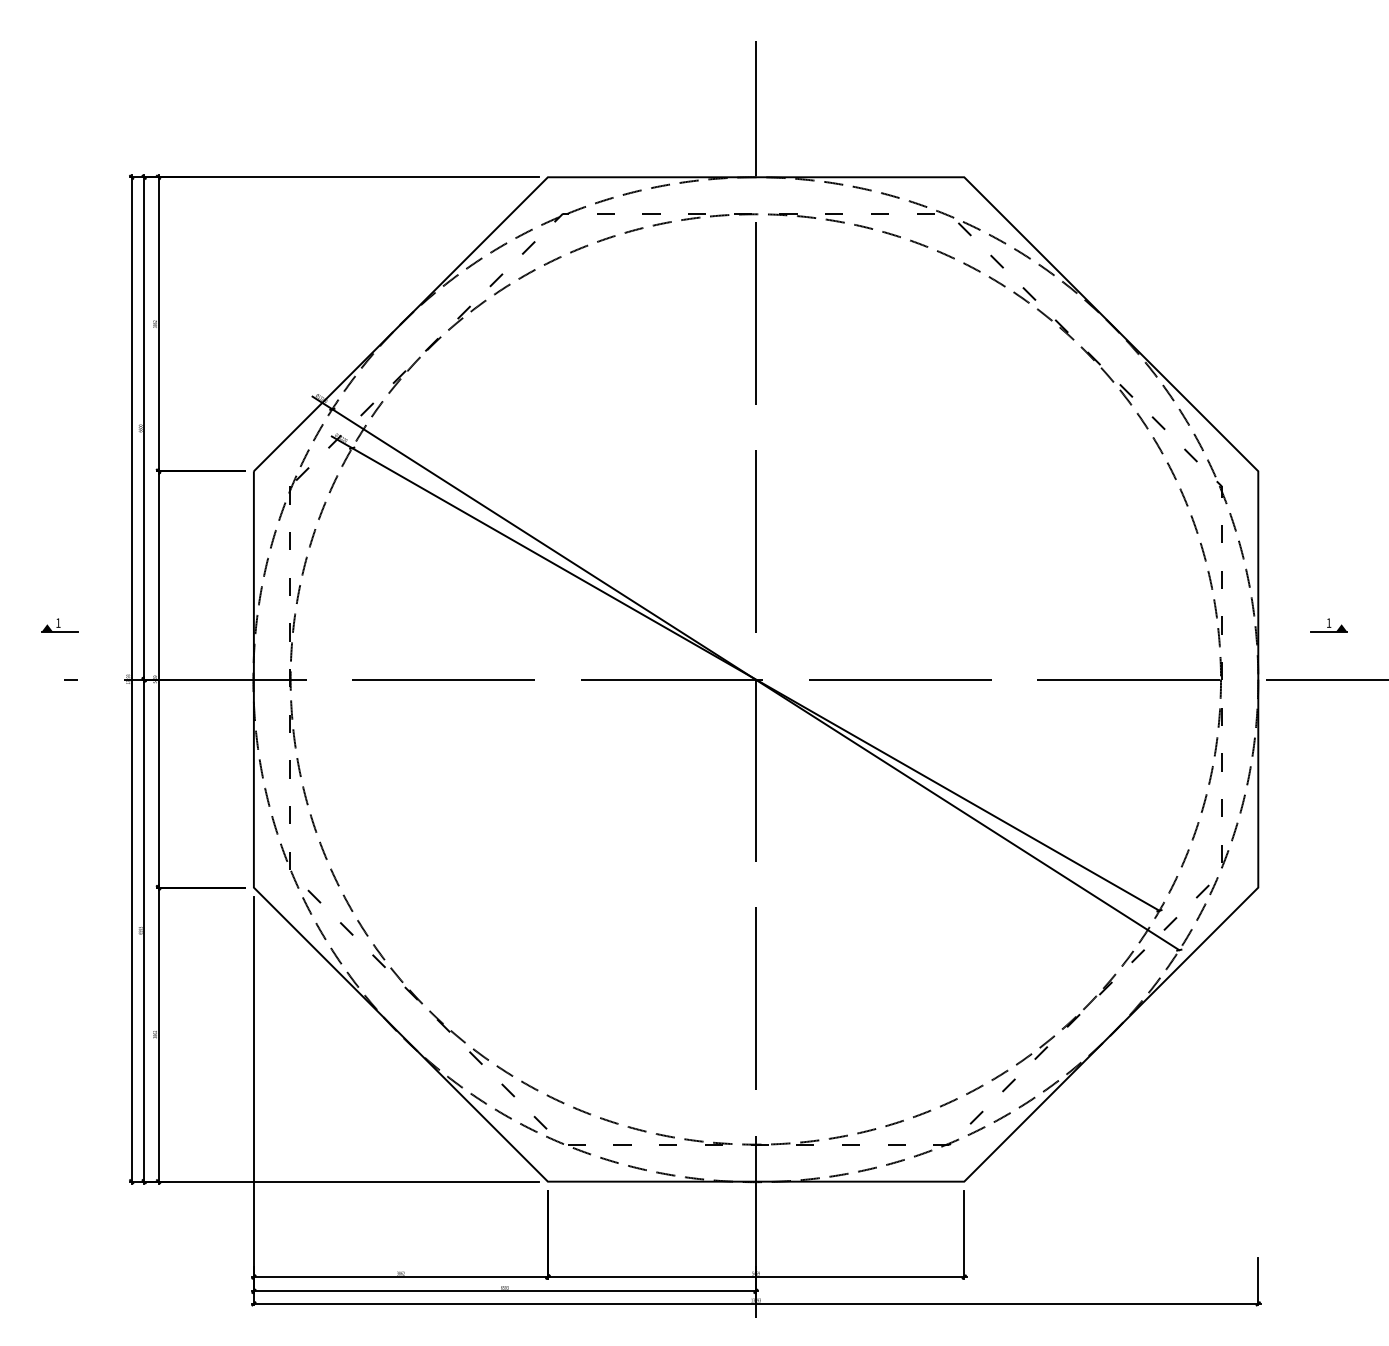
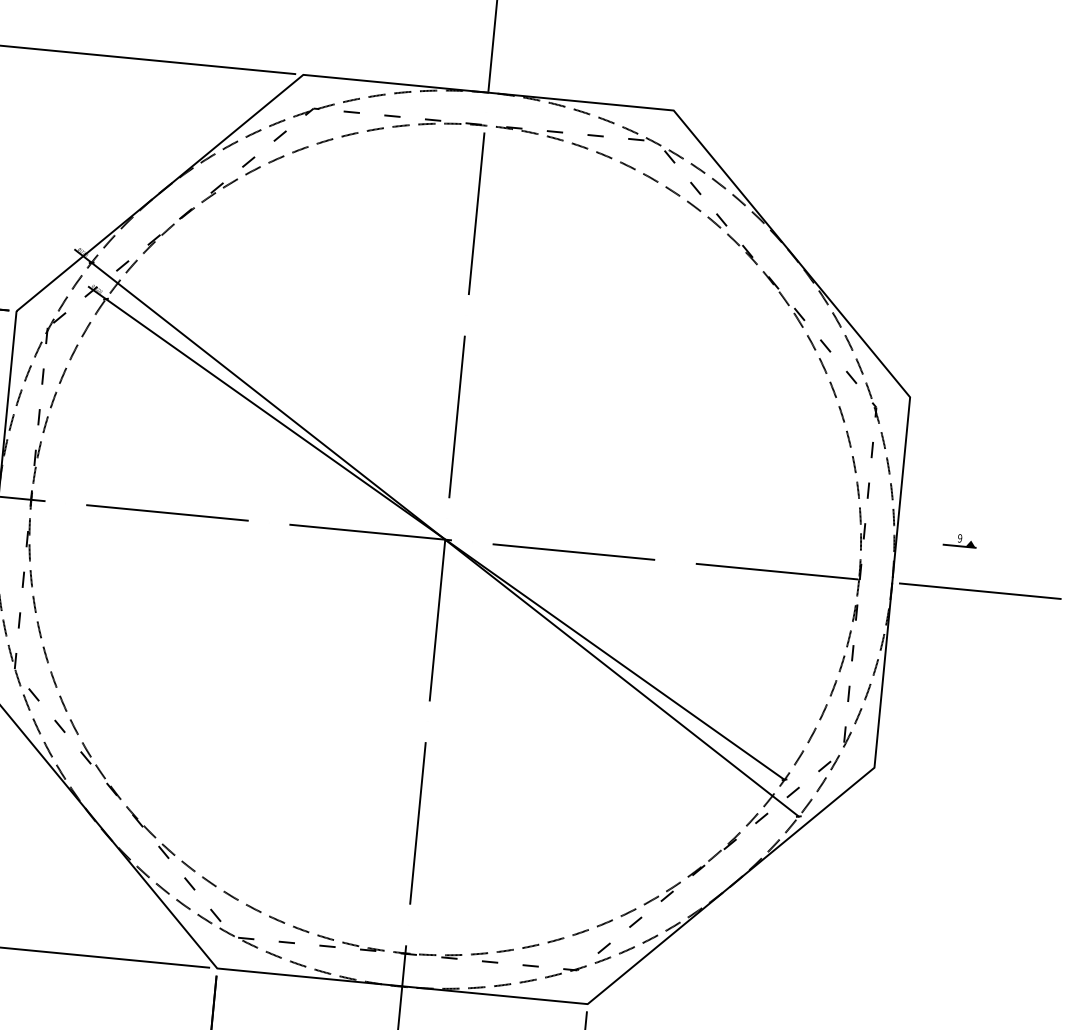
text: (1328, 622) -> (959, 537), 1 -> 9

